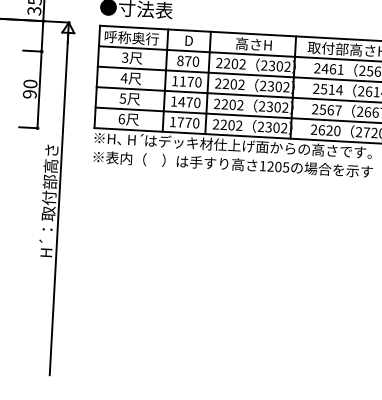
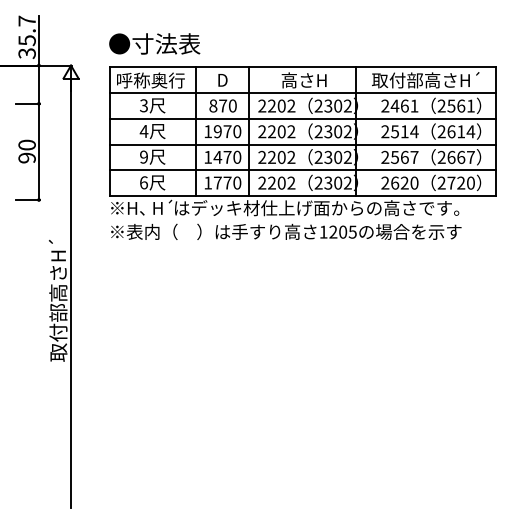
text: (182, 81) -> (217, 131), 1170 -> 1970
text: (122, 98) -> (143, 156), 5 -> 9
text: (48, 201) -> (57, 290), H´：取付部高さ -> 取付部高さH´

